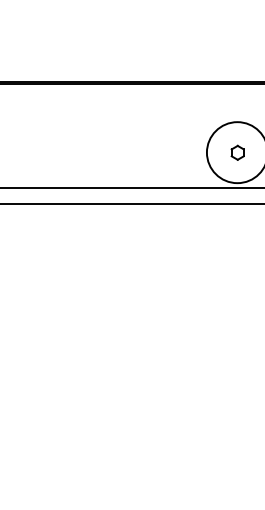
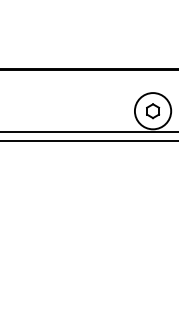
part: (238, 153) -> (153, 111), size x1.67

